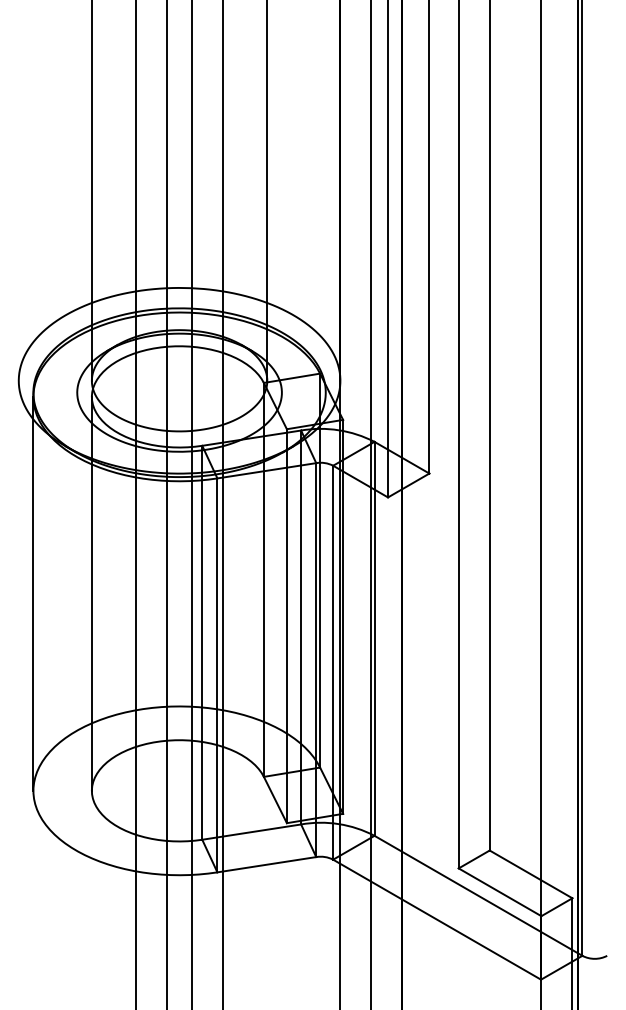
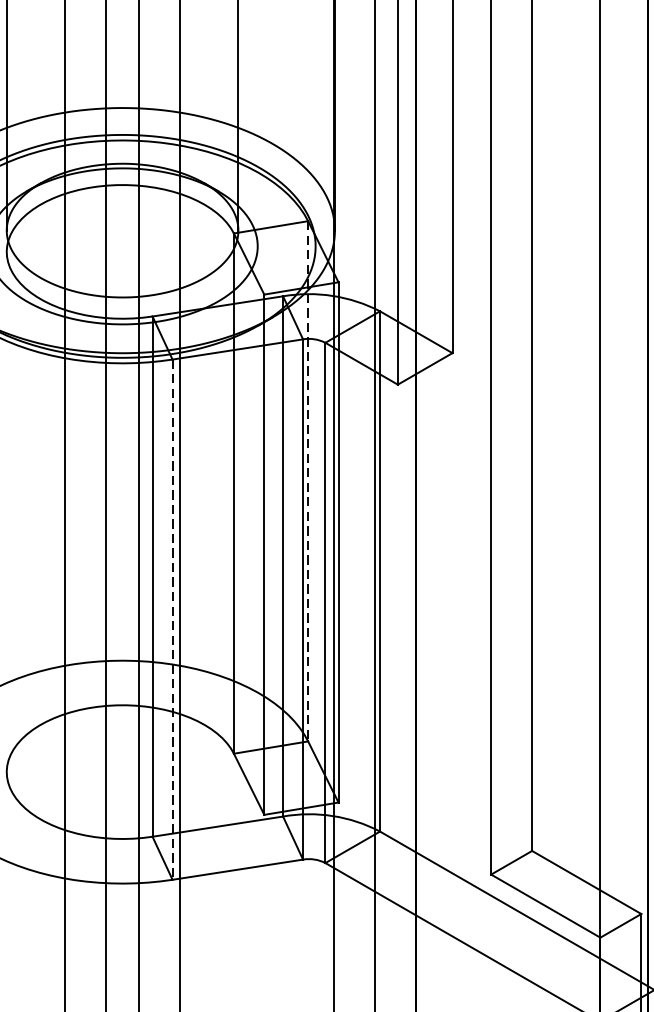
line: (320, 570) -> (308, 481), solid -> dashed
line: (91, 593) -> (6, 511), removed
line: (217, 675) -> (172, 619), solid -> dashed

